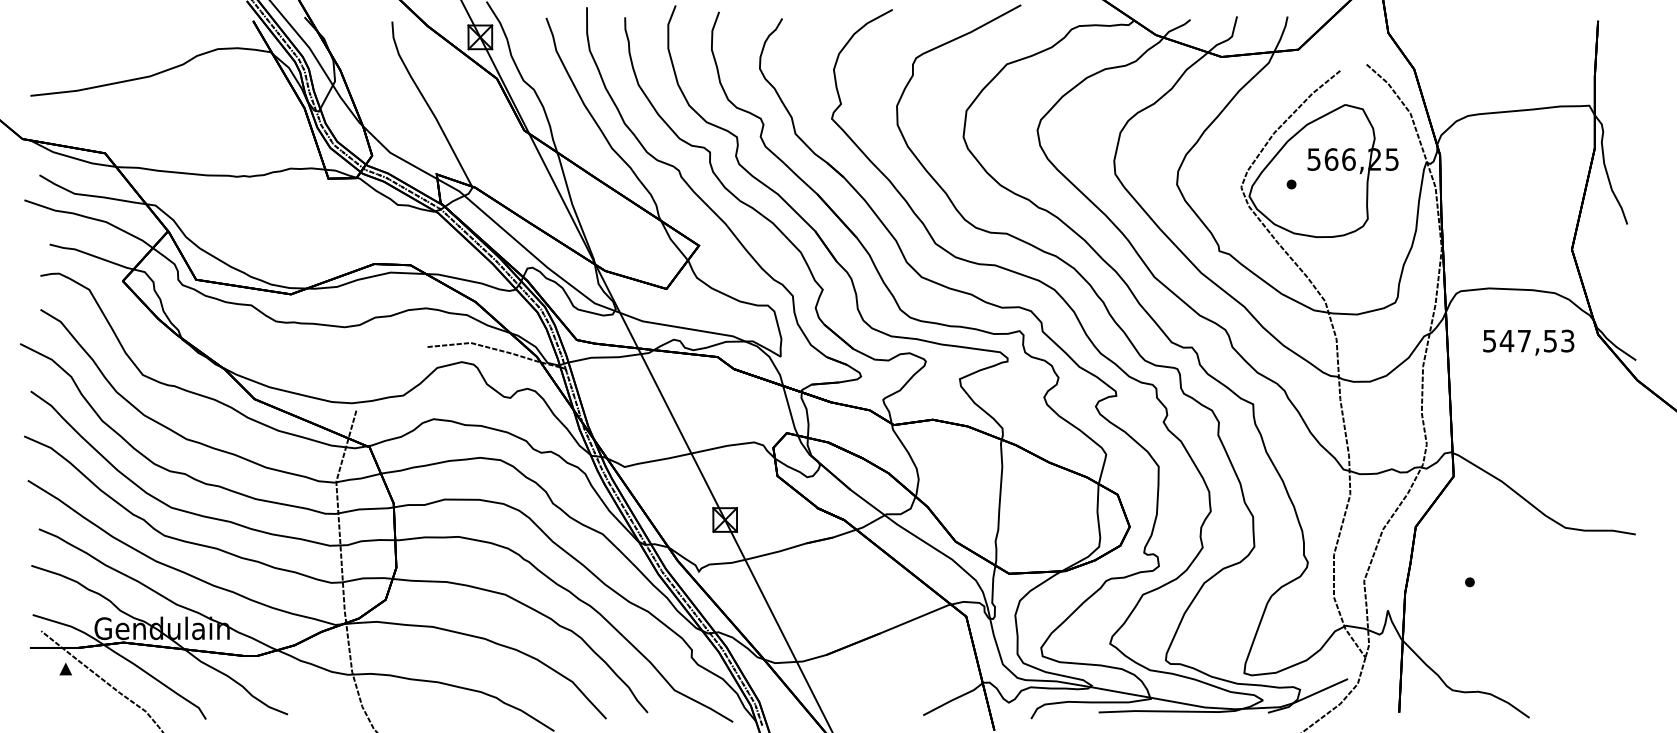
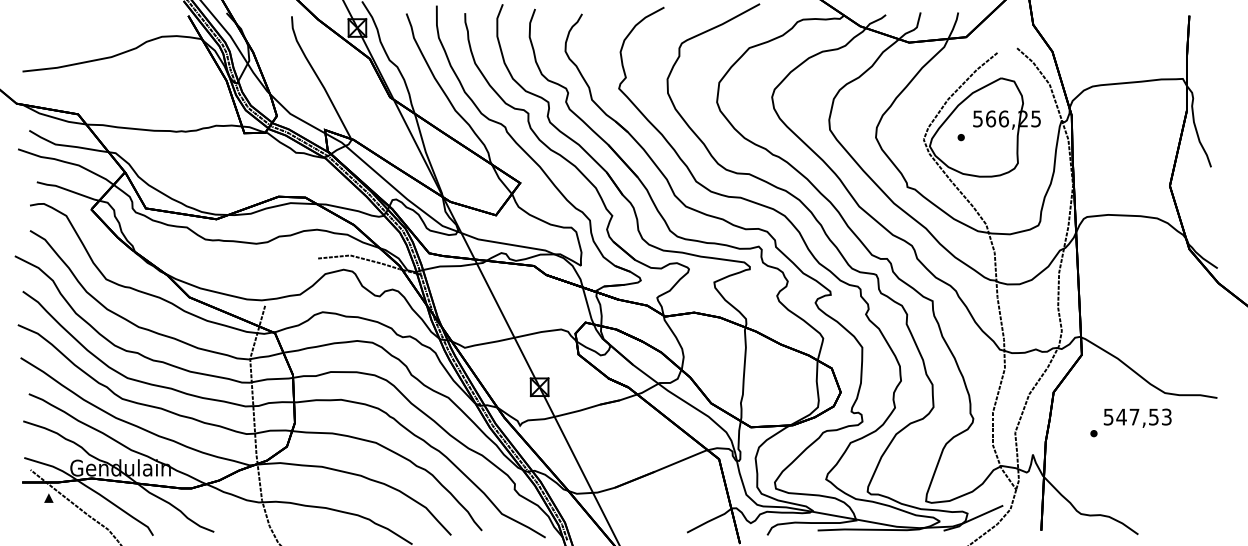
text: (1528, 342) -> (1137, 418), moved

